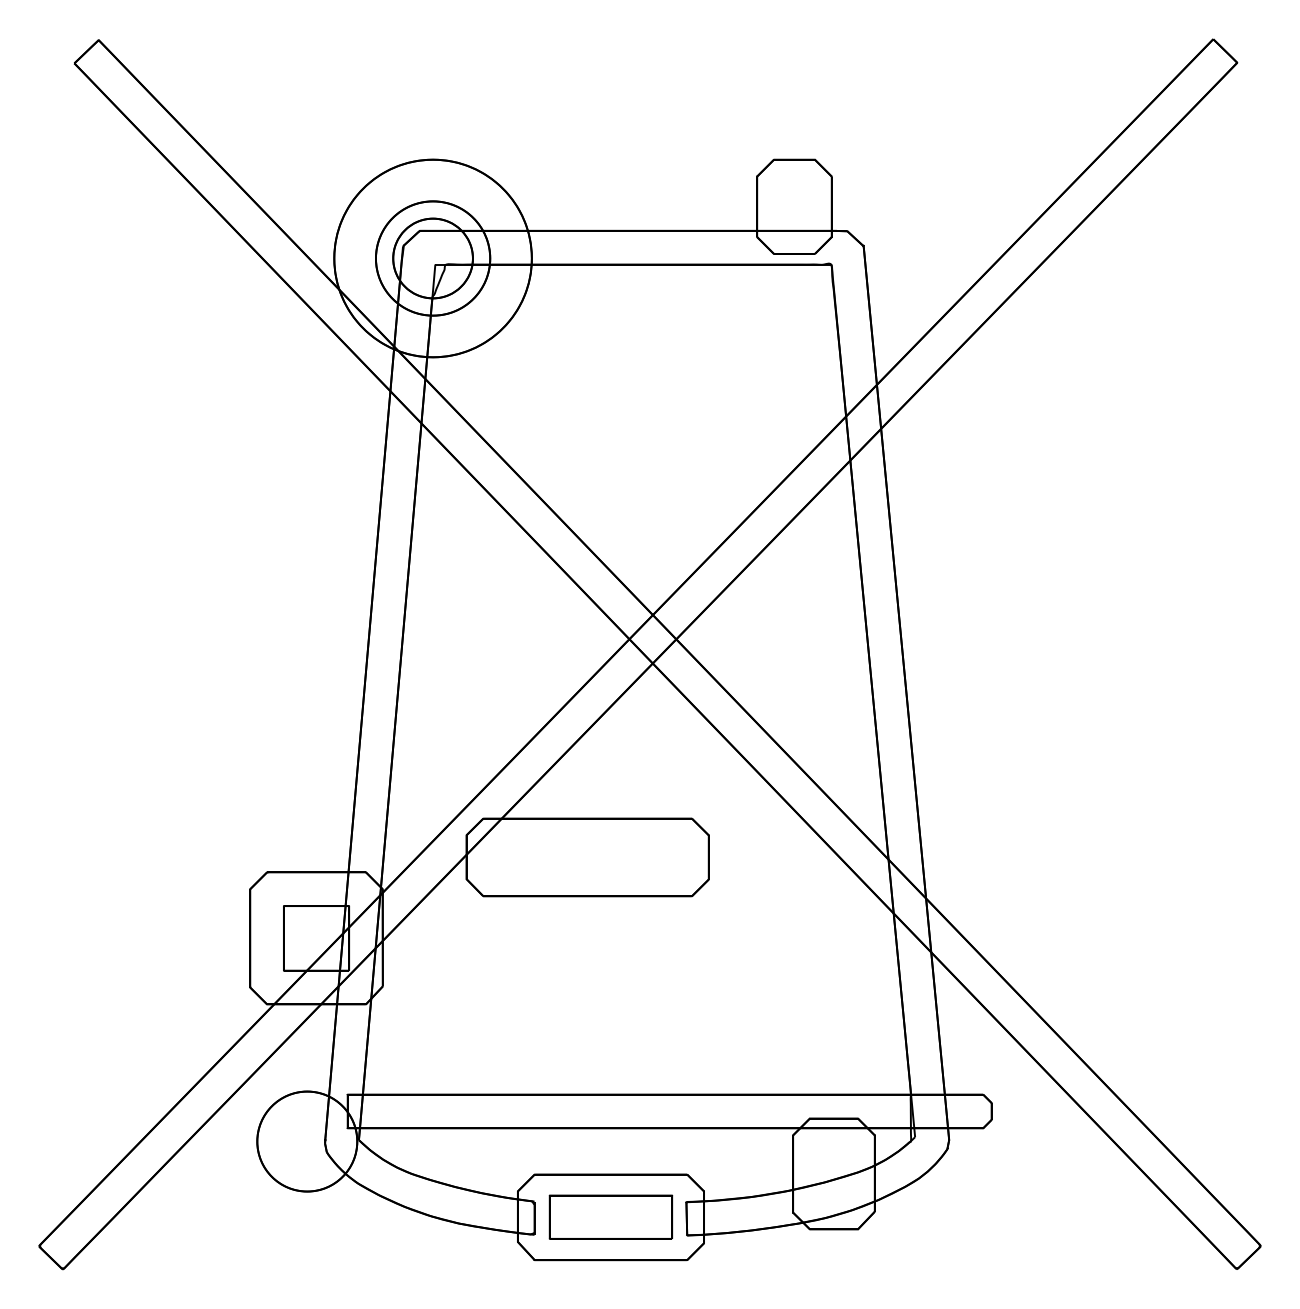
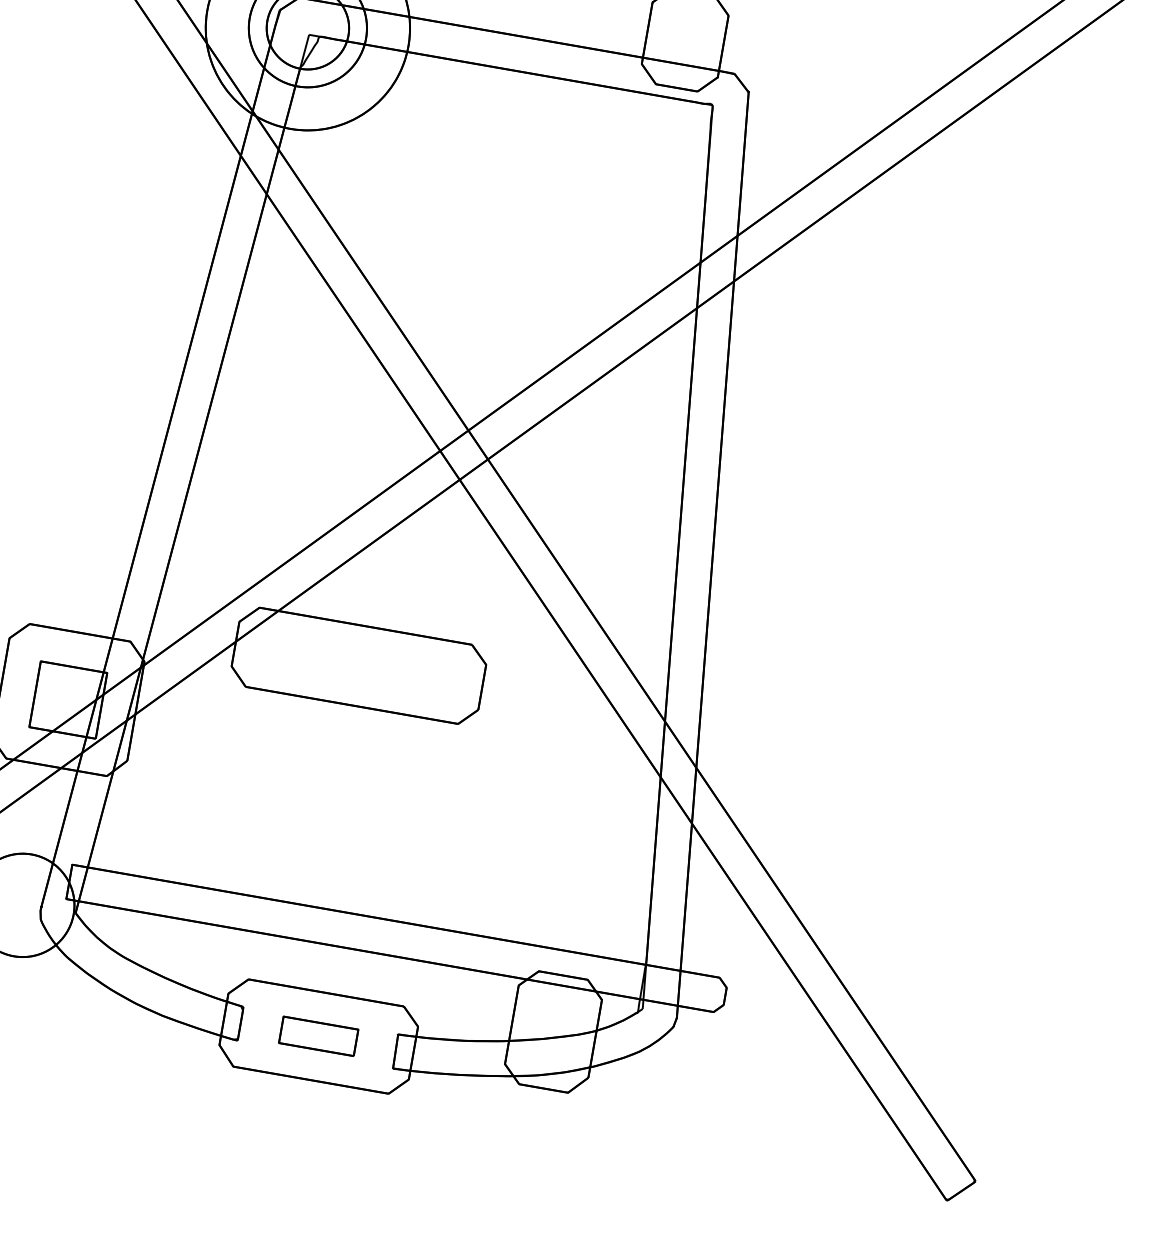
part: (610, 1216) -> (318, 1035), size x0.6

